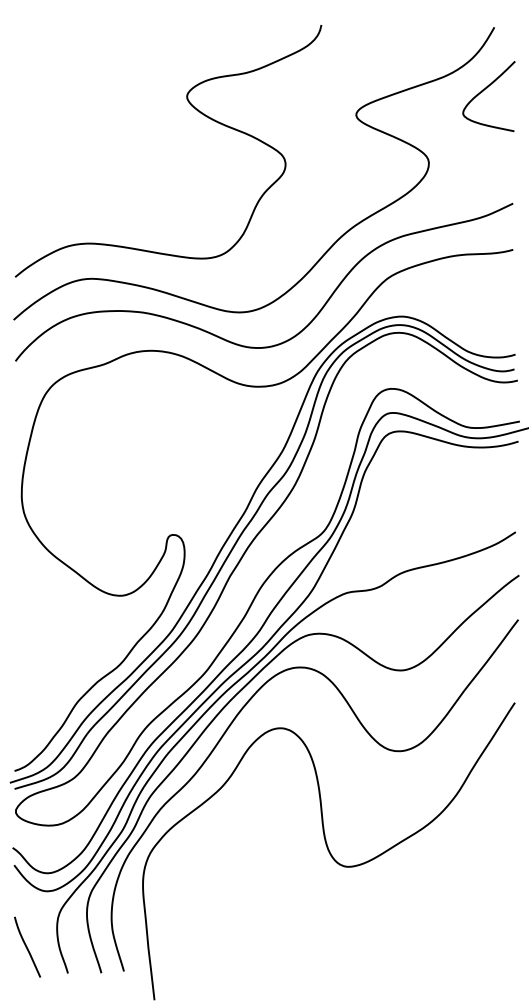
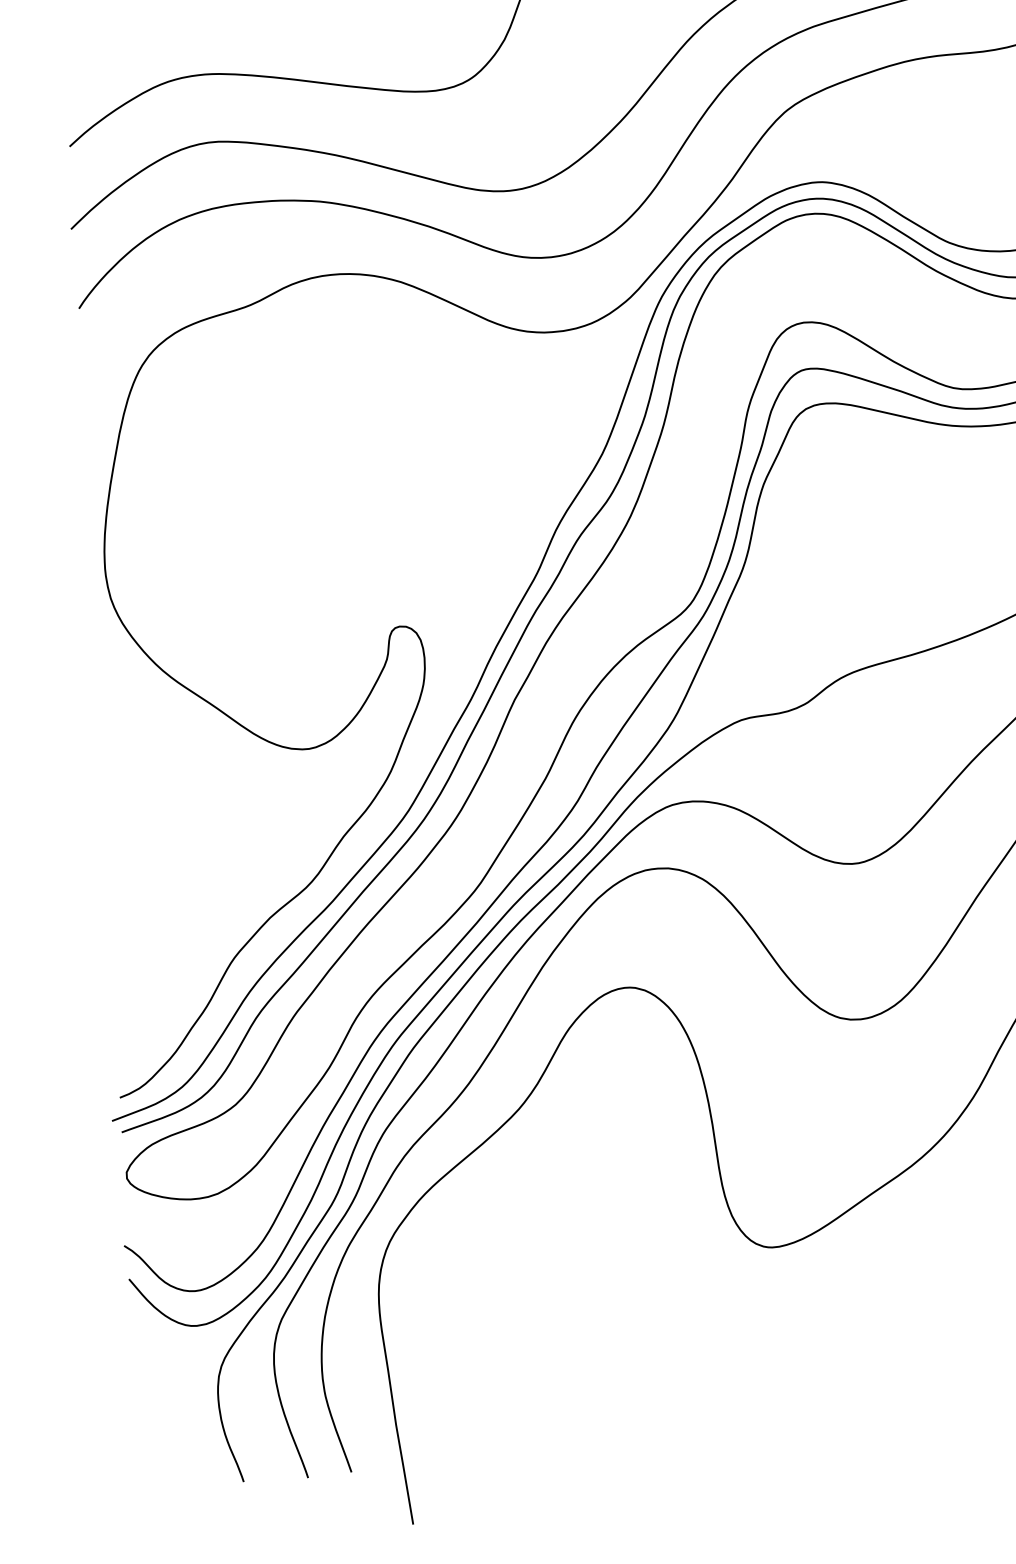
curve: (27, 946) -> (163, 1434), removed

